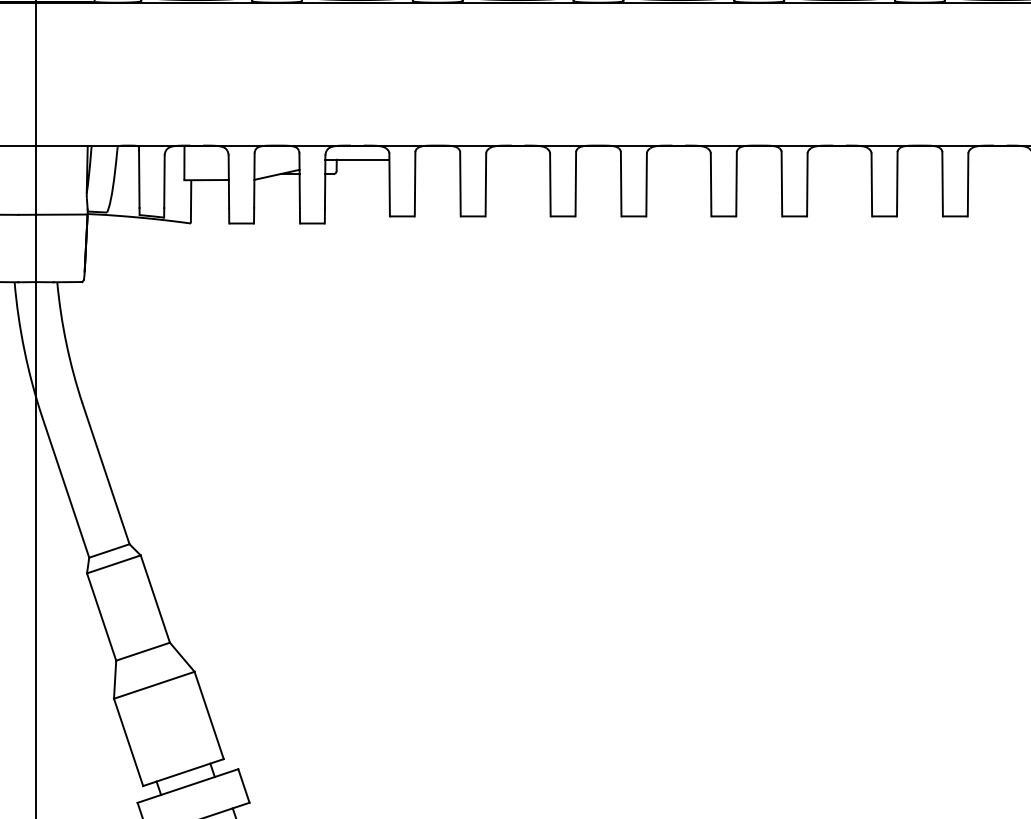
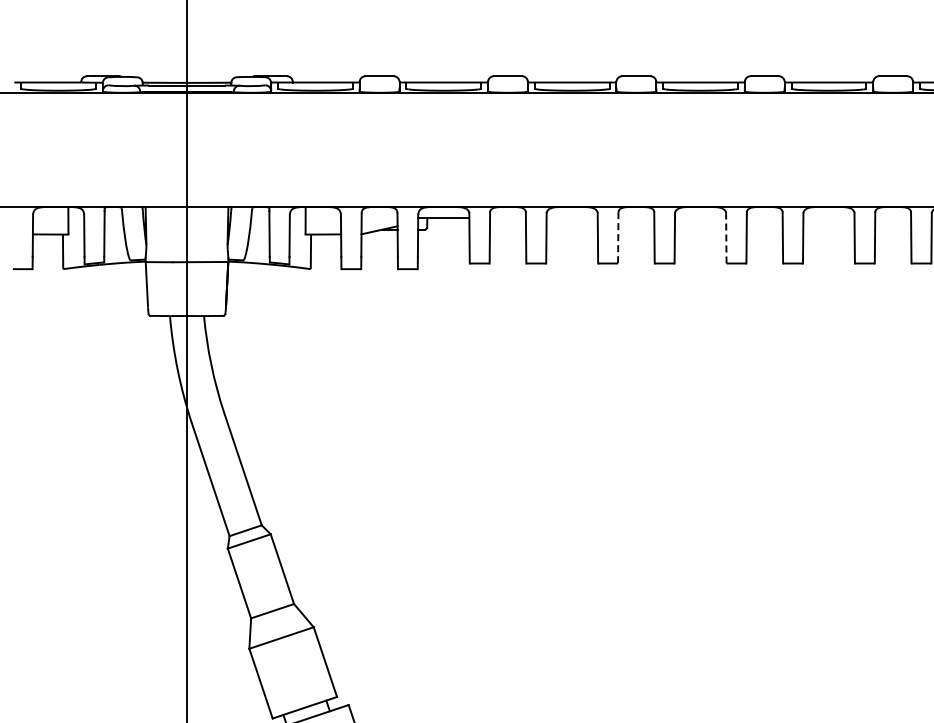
line: (576, 183) -> (618, 237), solid -> dashed
line: (711, 183) -> (726, 237), solid -> dashed

